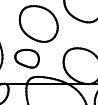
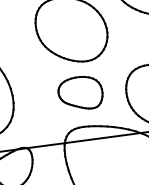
part: (26, 58) -> (79, 93), moved

